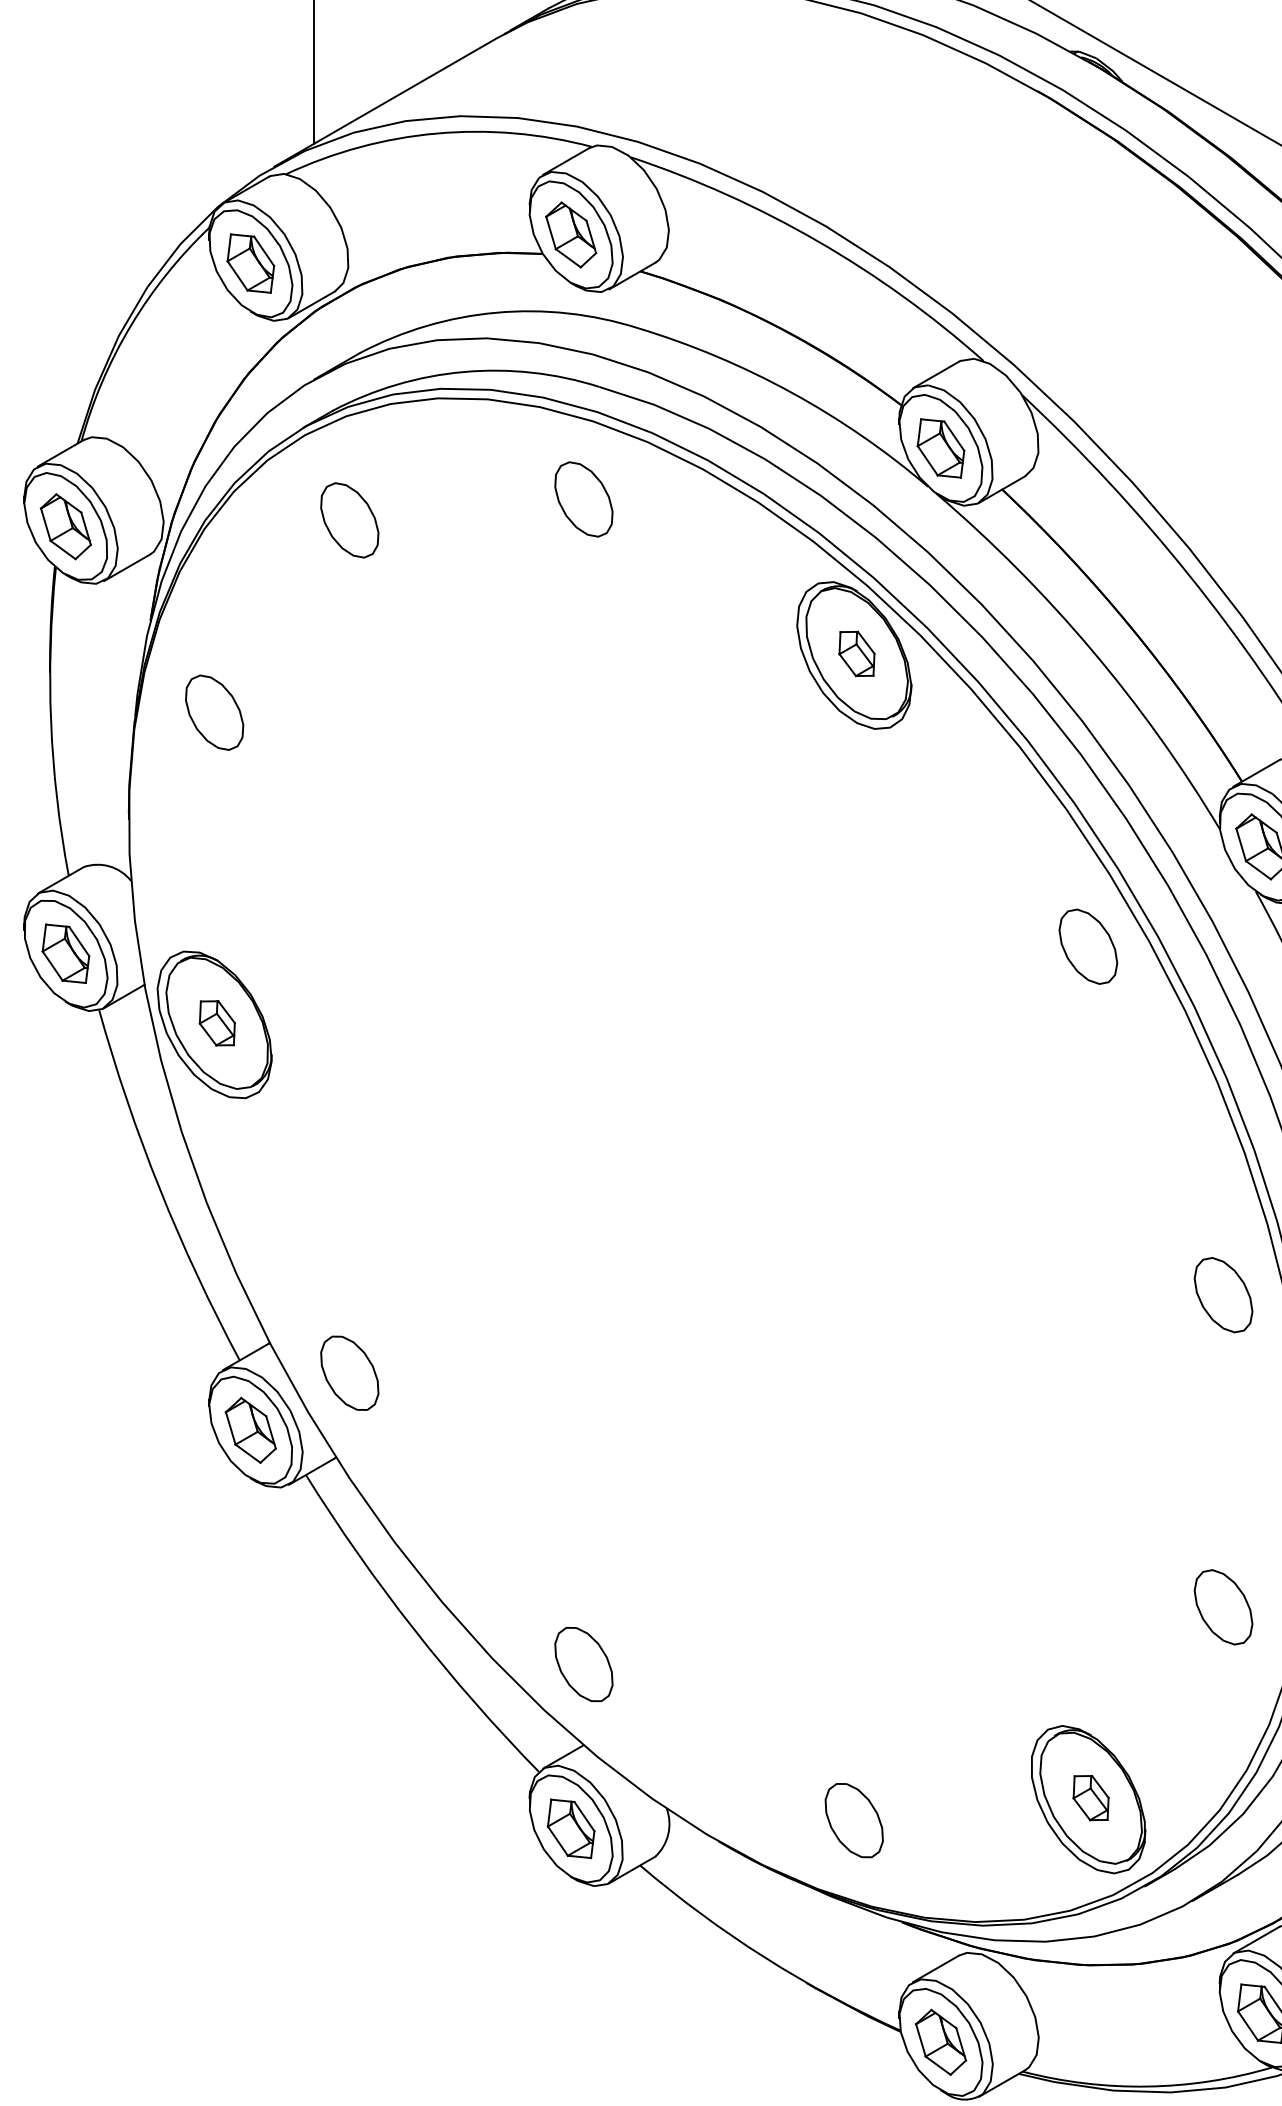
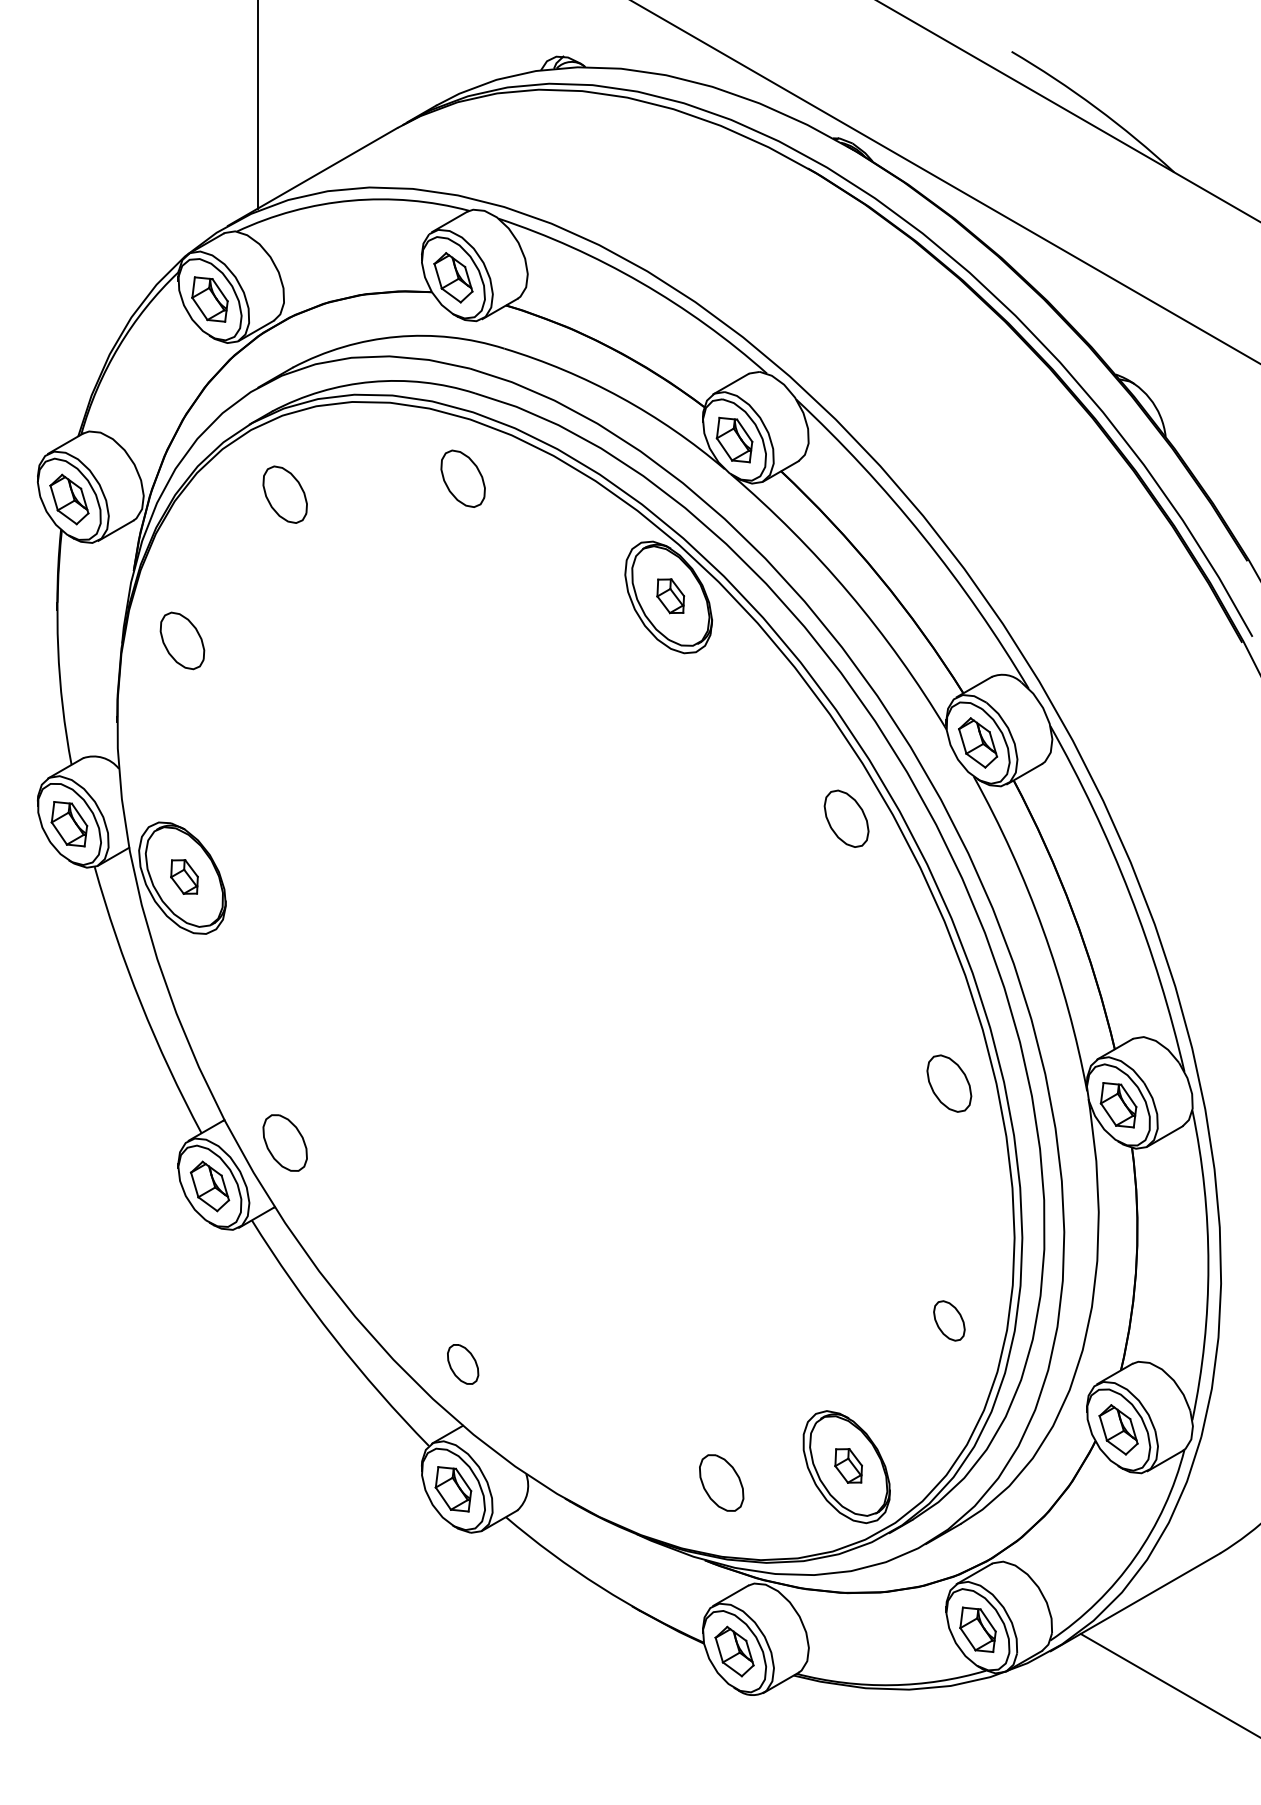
part: (1223, 1606) -> (949, 1320), size x0.7
part: (583, 1664) -> (462, 1364), size x0.7
part: (854, 1819) -> (721, 1482), moved

